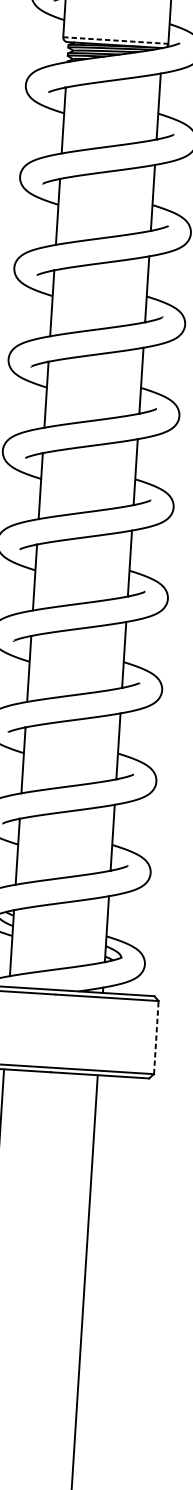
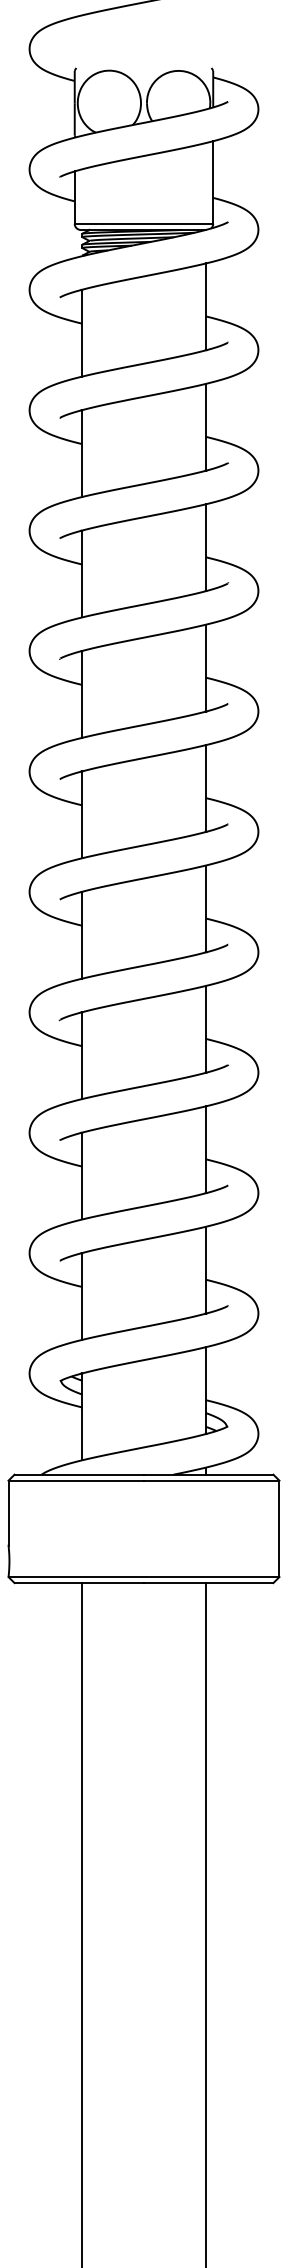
line: (116, 40) -> (144, 223), dashed -> solid
line: (156, 1037) -> (279, 1528), dashed -> solid

